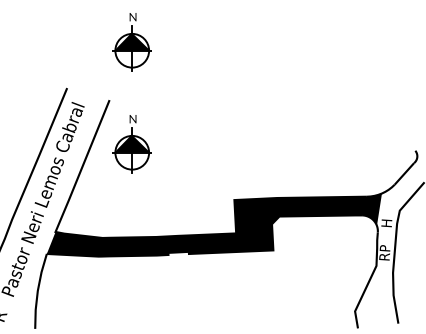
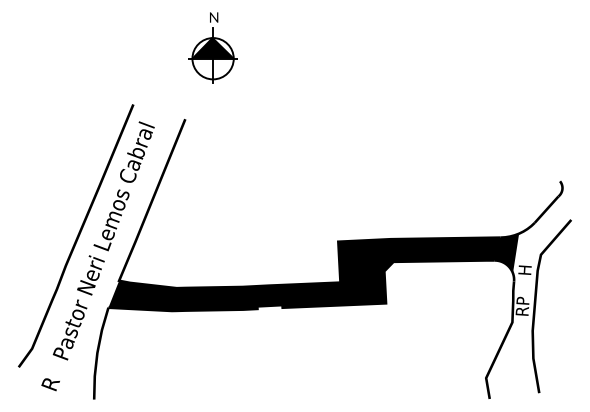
part: (131, 143) -> (212, 172), removed

